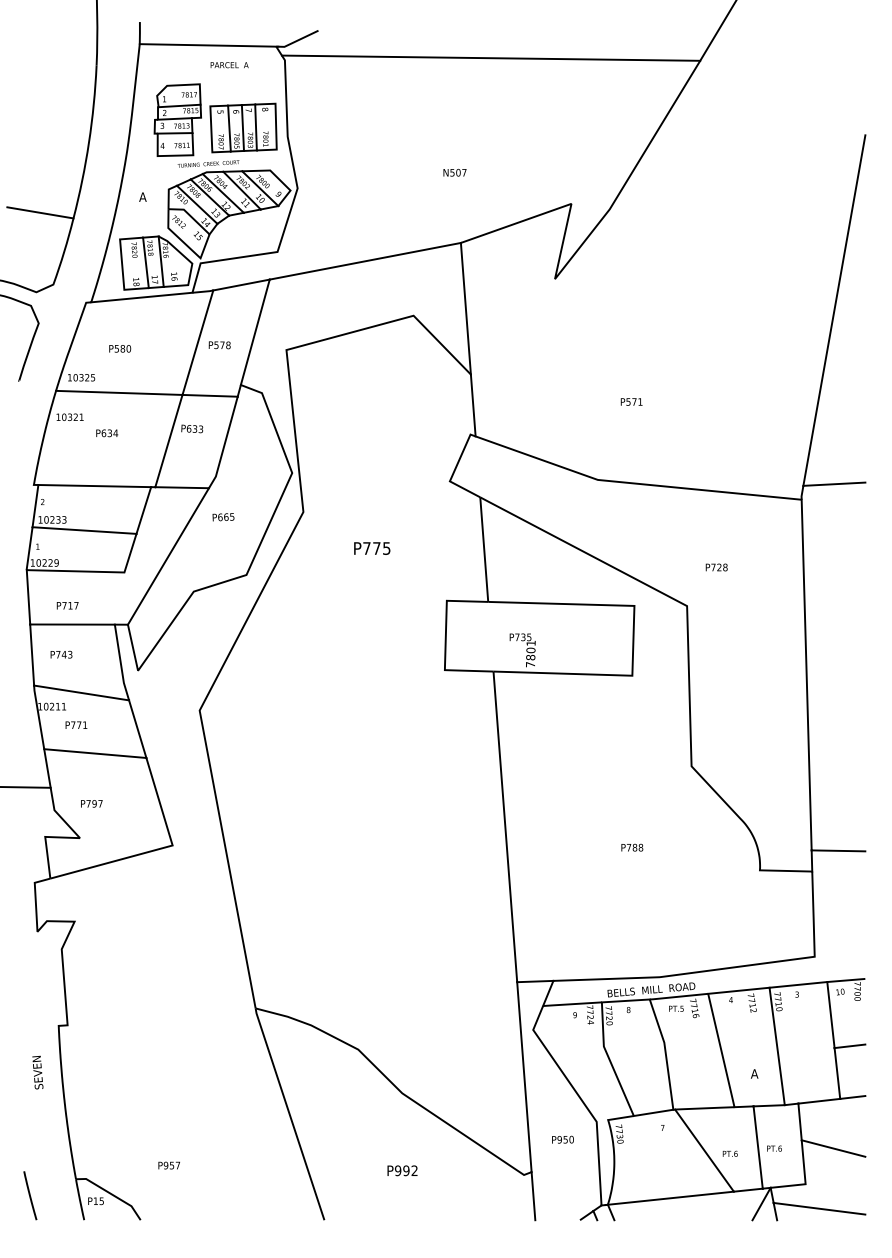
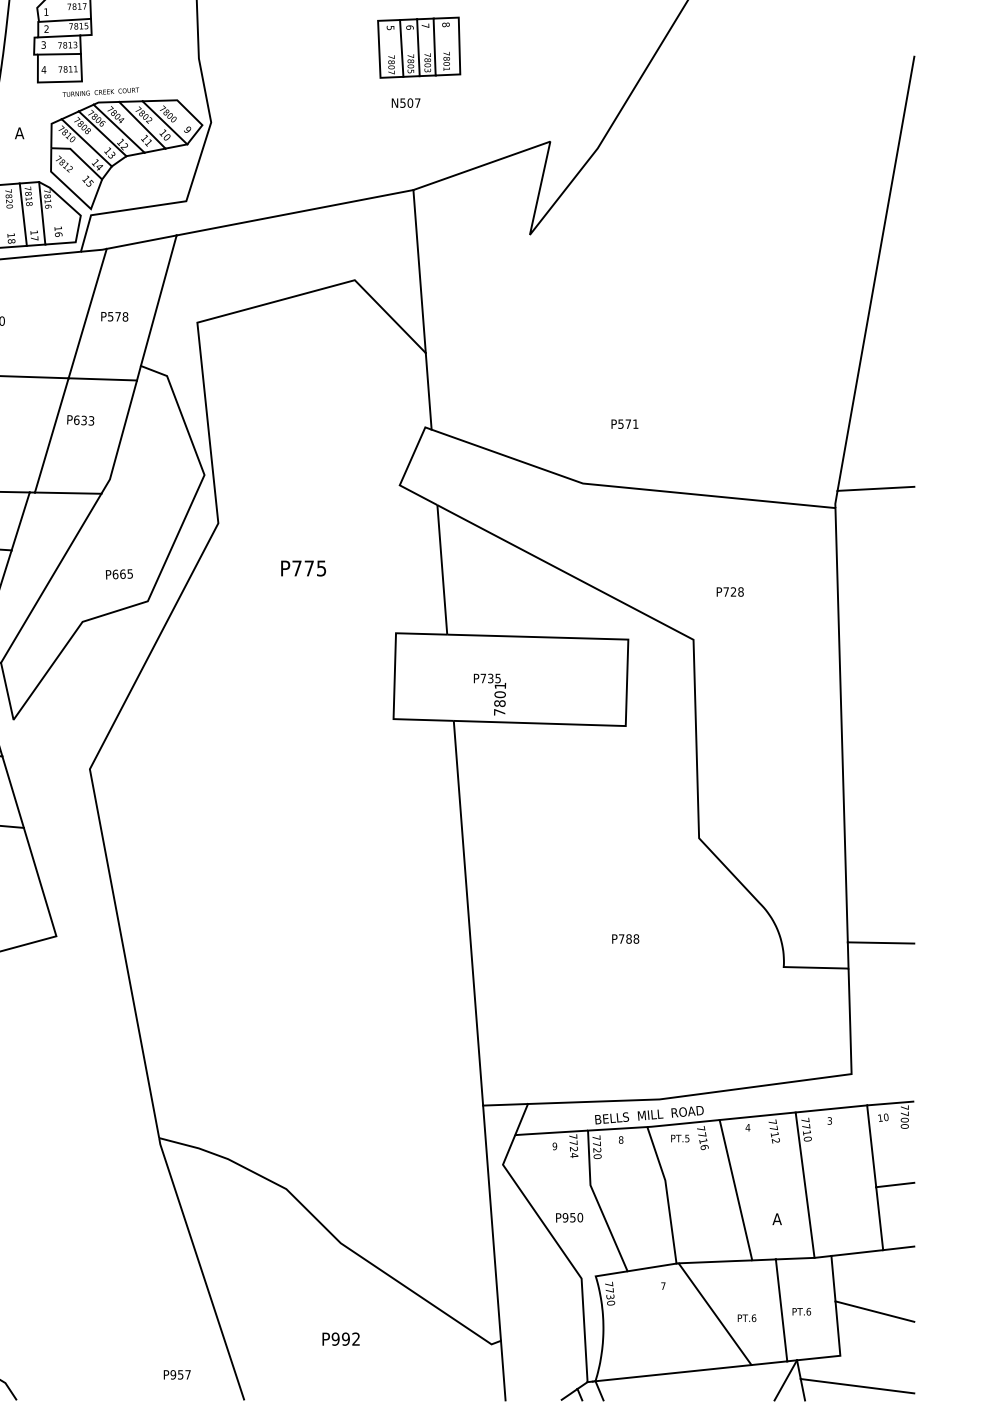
part: (243, 127) -> (419, 47), moved
text: (631, 401) -> (624, 423), moved
text: (223, 517) -> (119, 574), moved
text: (562, 1139) -> (568, 1217), moved
text: (168, 1165) -> (176, 1374), moved

